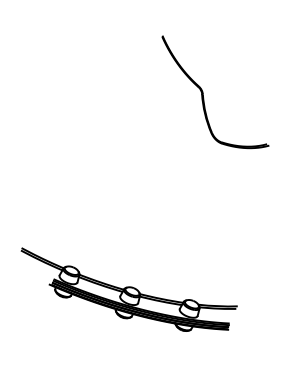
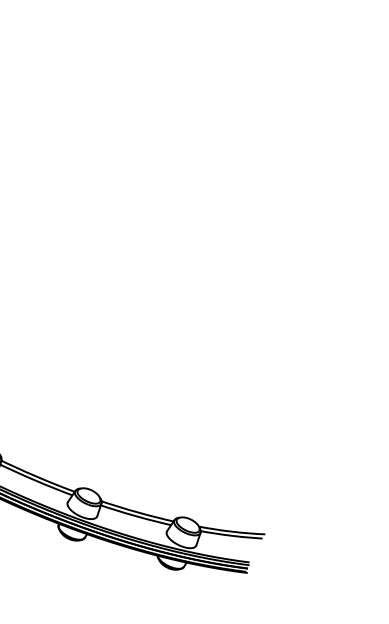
part: (203, 92) -> (234, 168), removed

